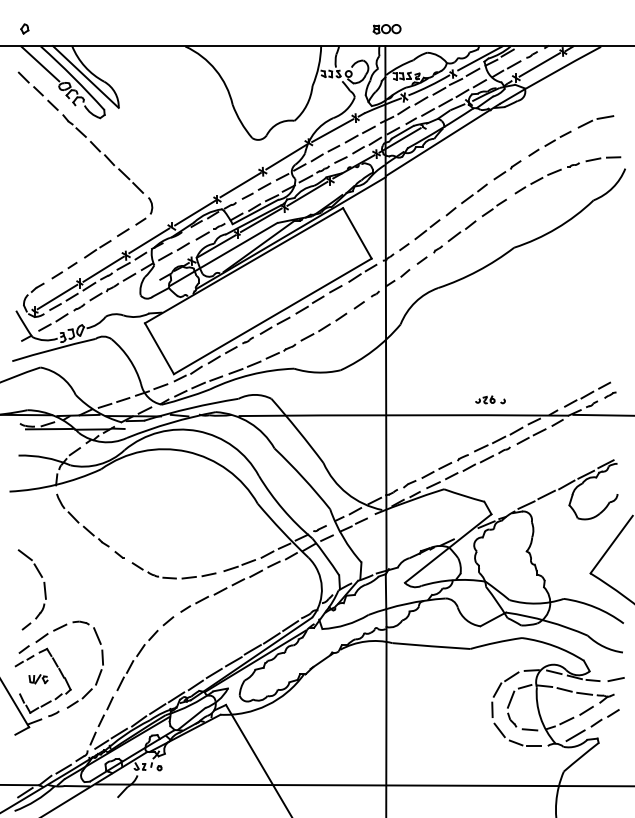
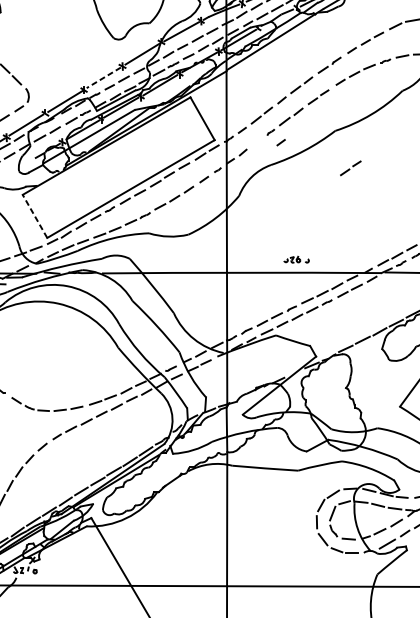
line: (240, 185) -> (103, 78), solid -> dashed
line: (421, 260) -> (280, 142), moved
part: (531, 291) -> (350, 167), added
line: (159, 348) -> (35, 216), solid -> dashed
part: (490, 399) -> (296, 259), moved

